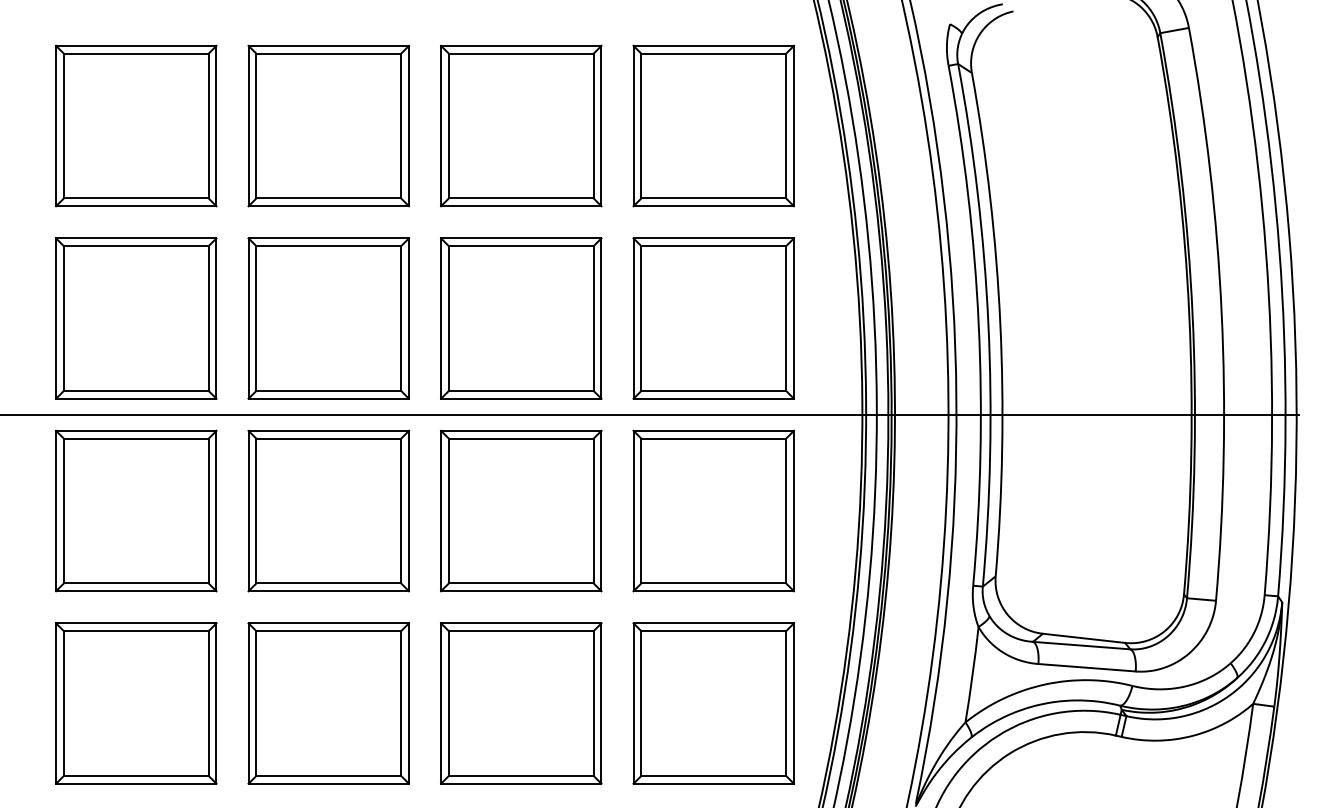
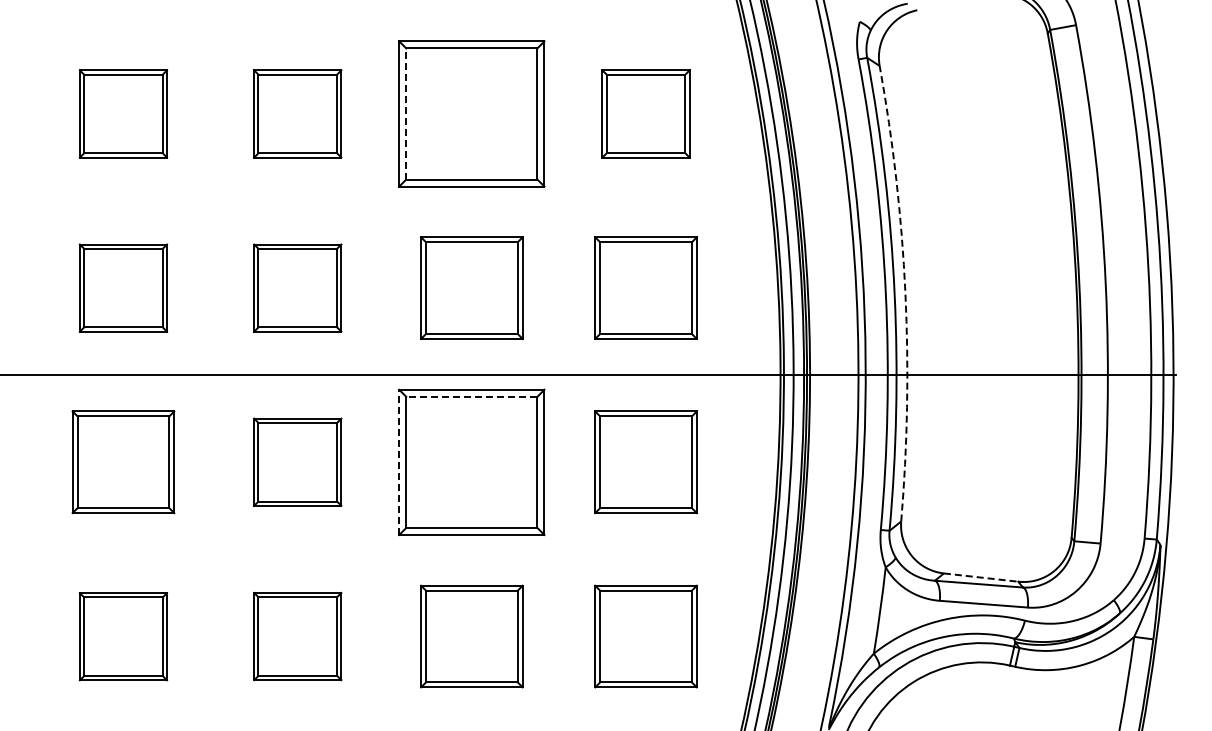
part: (136, 125) -> (123, 113), size x0.6
part: (328, 125) -> (297, 113), size x0.6
line: (449, 125) -> (406, 113), solid -> dashed
part: (713, 125) -> (645, 113), size x0.6
part: (136, 317) -> (123, 287), size x0.6
part: (328, 317) -> (297, 287), size x0.6
part: (520, 317) -> (471, 287), size x0.7
part: (713, 317) -> (645, 287), size x0.7
arc: (1000, 324) -> (905, 293), solid -> dashed
line: (520, 438) -> (471, 396), solid -> dashed
part: (136, 510) -> (123, 461), size x0.7
part: (328, 510) -> (297, 461), size x0.6
part: (713, 510) -> (645, 461), size x0.7
line: (441, 511) -> (399, 462), solid -> dashed
line: (1084, 638) -> (981, 577), solid -> dashed
part: (136, 703) -> (123, 636), size x0.6
part: (328, 703) -> (297, 636), size x0.6
part: (520, 703) -> (471, 636), size x0.7
part: (713, 703) -> (645, 636), size x0.7

